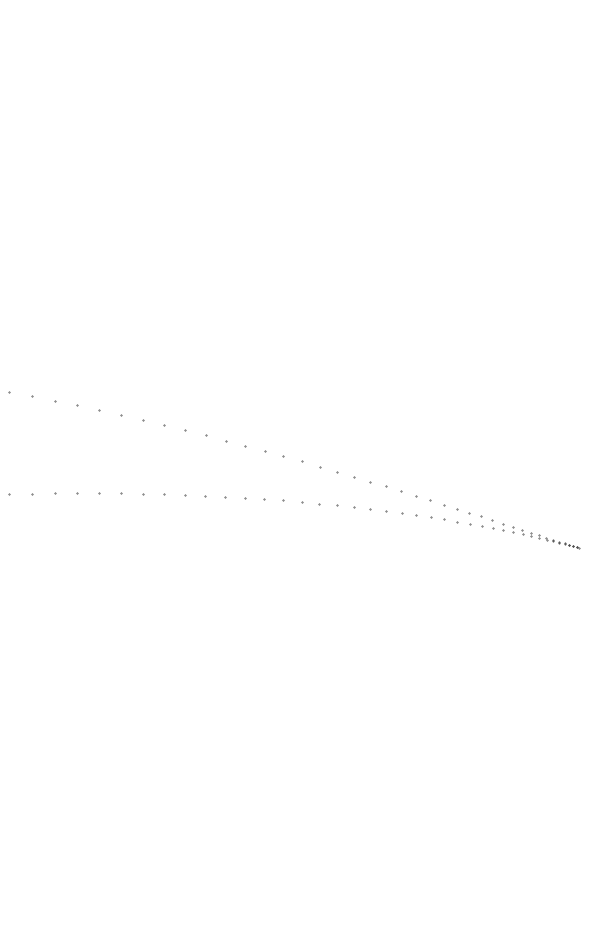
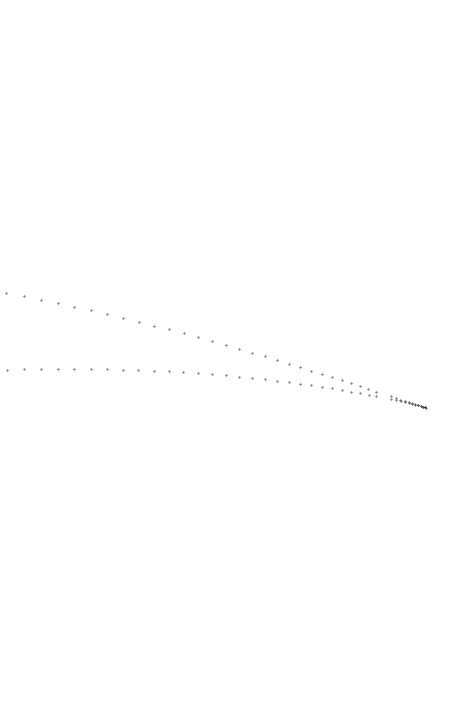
part: (546, 537) -> (408, 401), size x0.7

